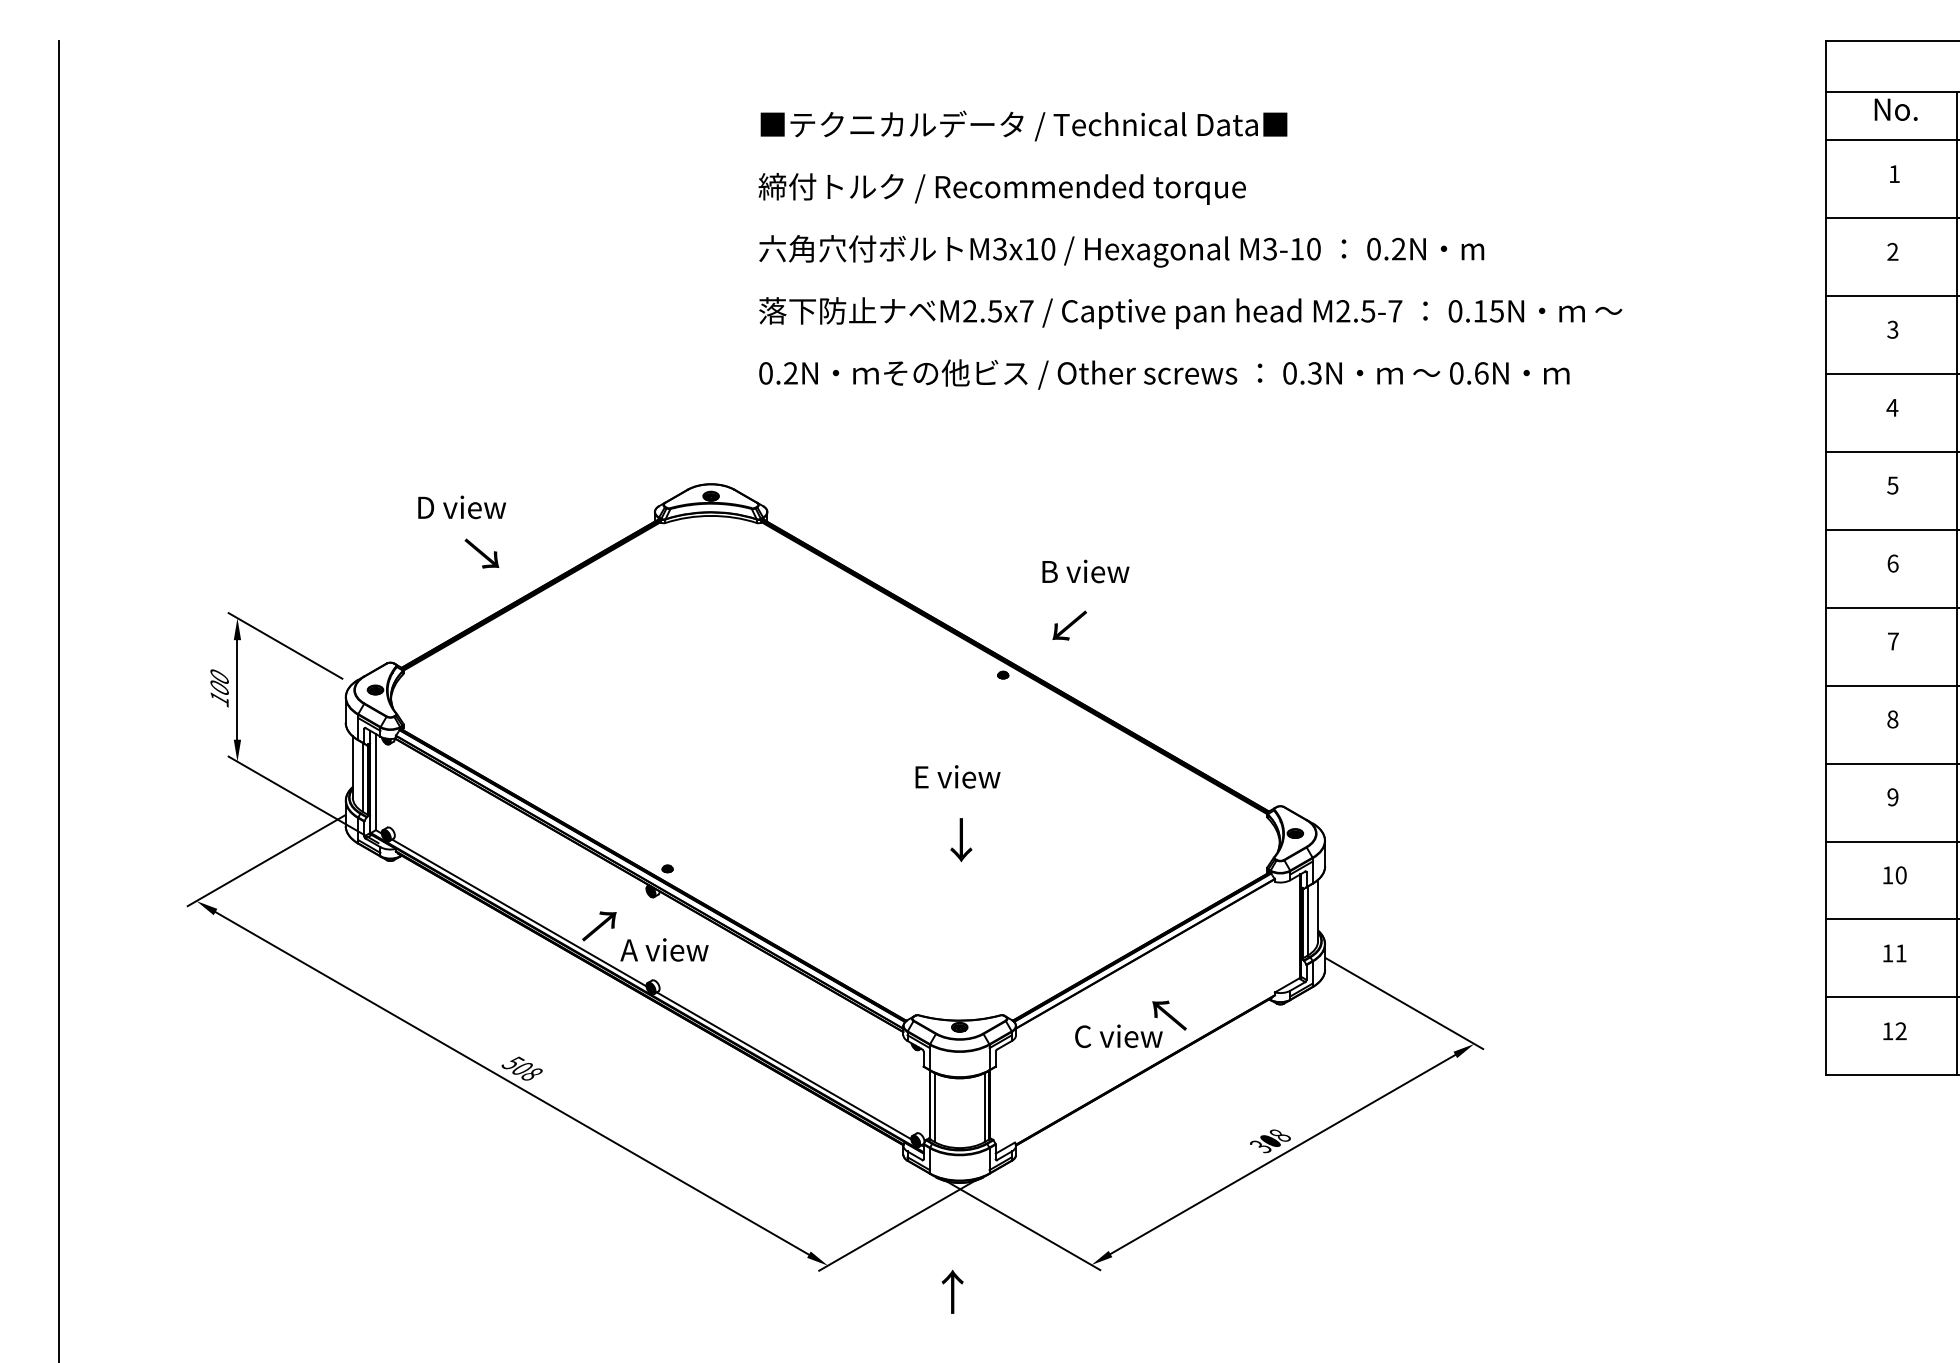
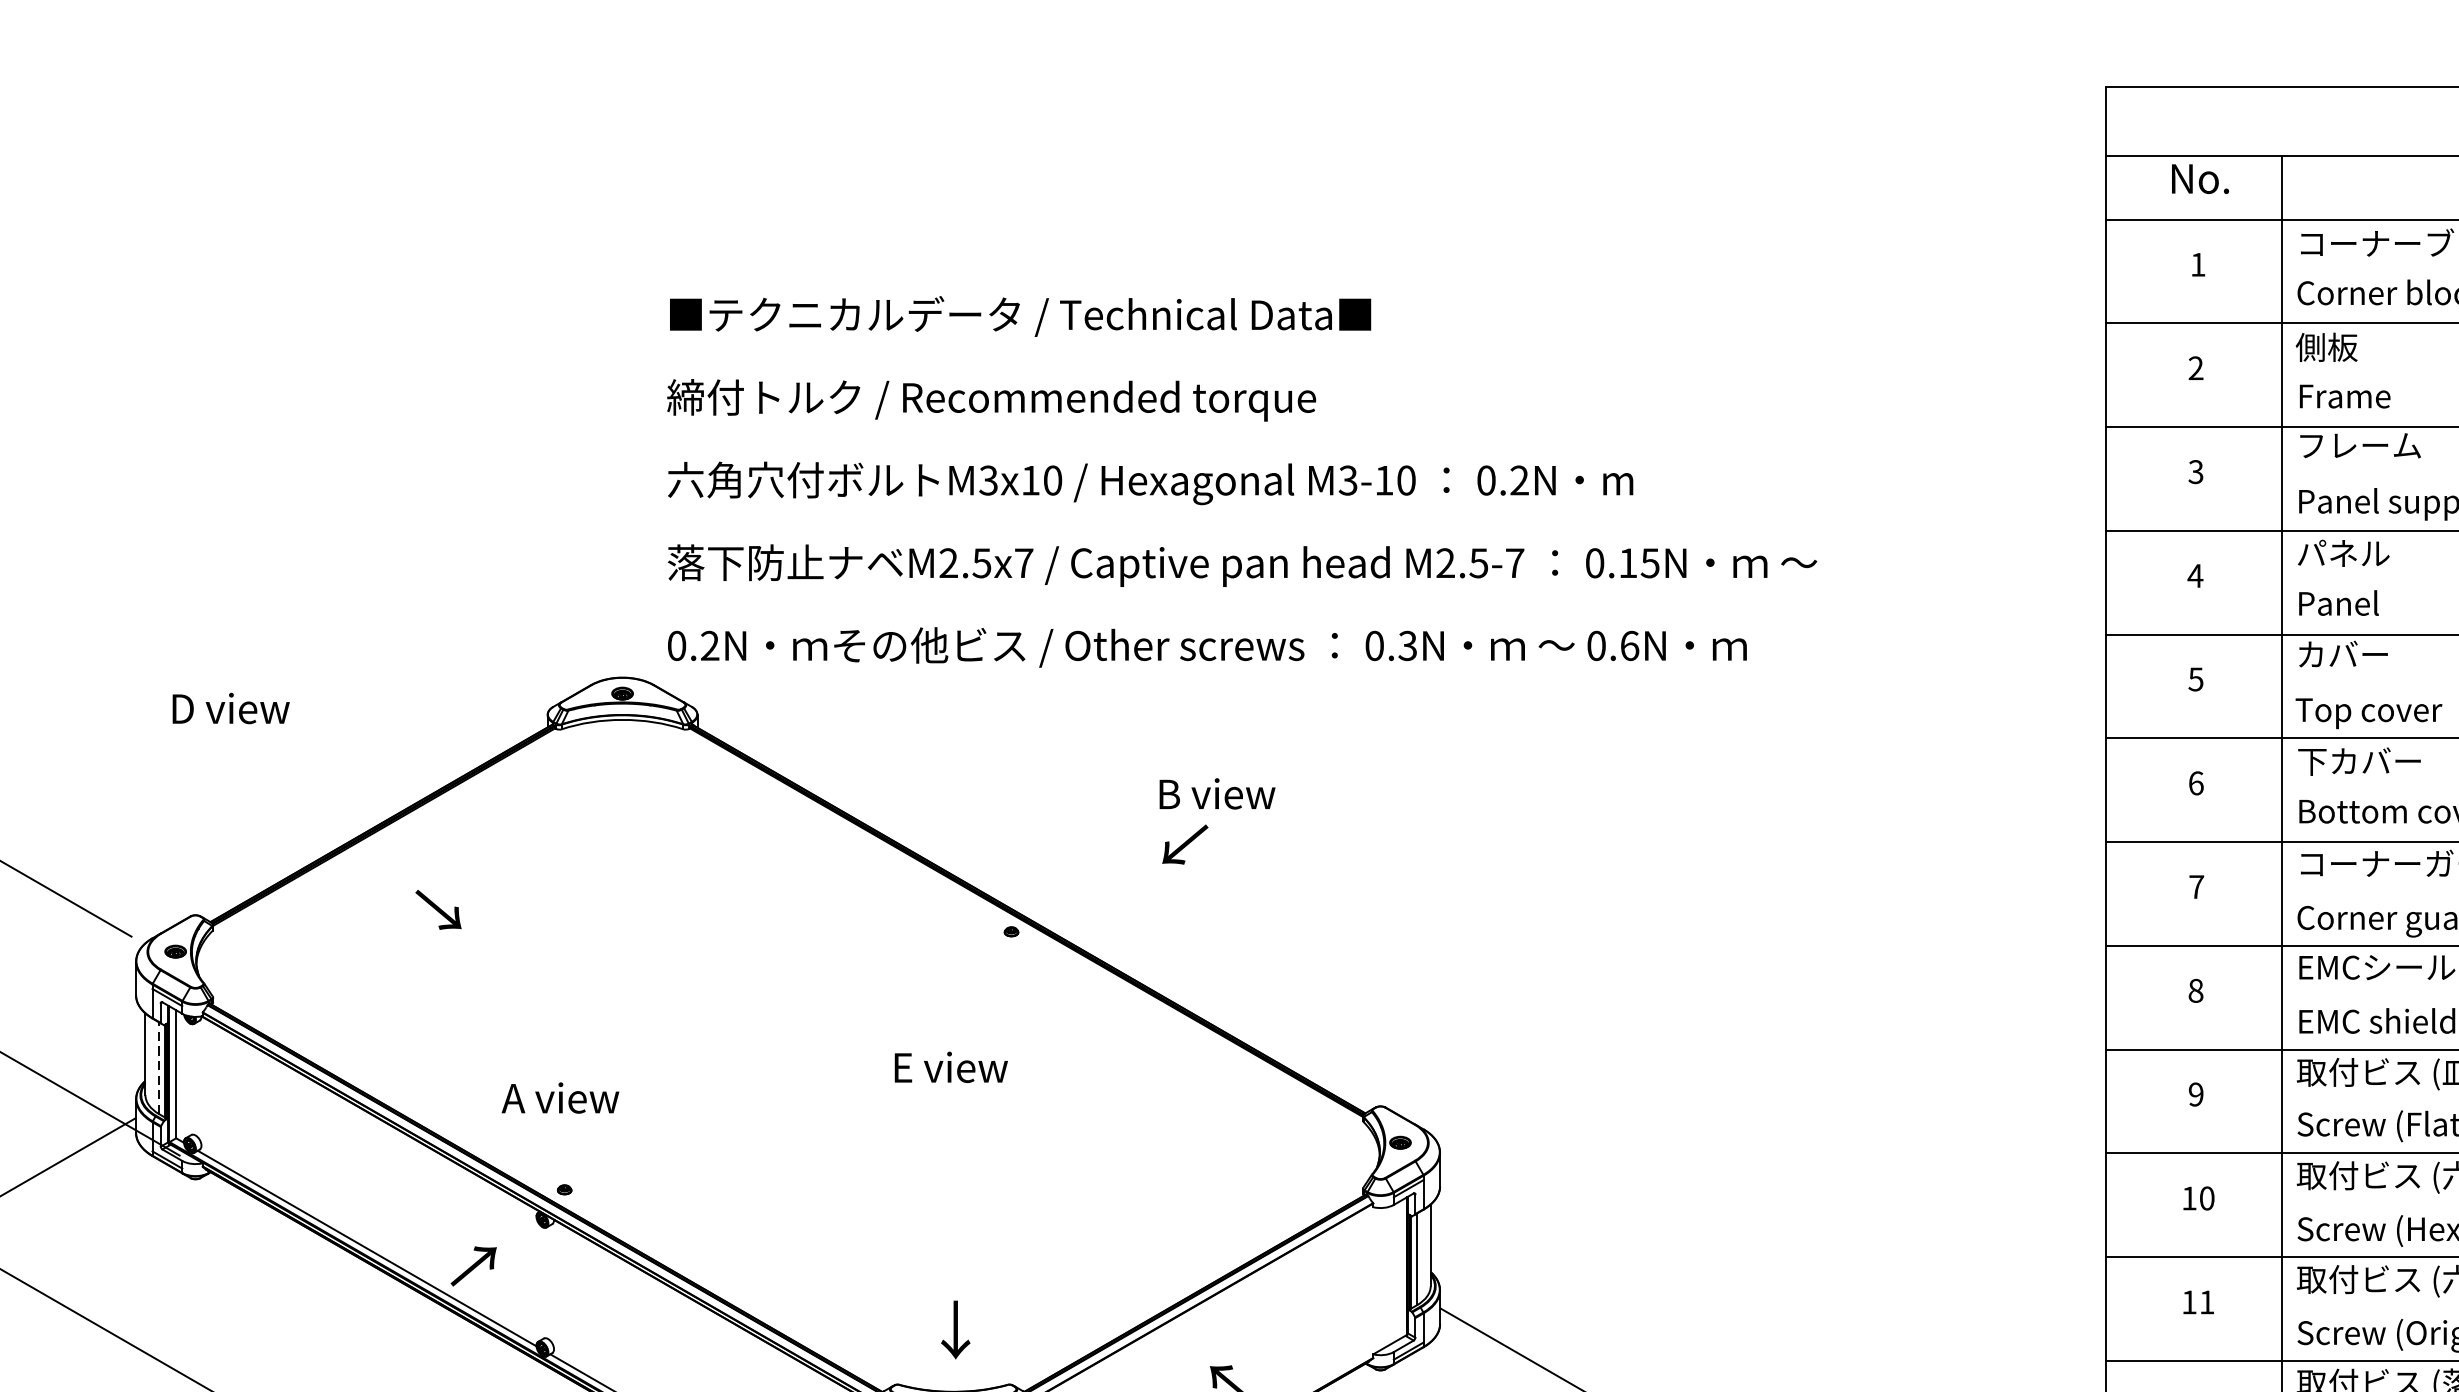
text: (1190, 249) -> (1242, 480), moved
text: (462, 507) -> (231, 708), moved
text: (481, 553) -> (437, 909), moved
text: (1085, 571) -> (1216, 793), moved
text: (1069, 625) -> (1184, 844), moved
line: (363, 777) -> (159, 1068), solid -> dashed
text: (961, 840) -> (955, 1330), moved
text: (664, 949) -> (560, 1097), moved

